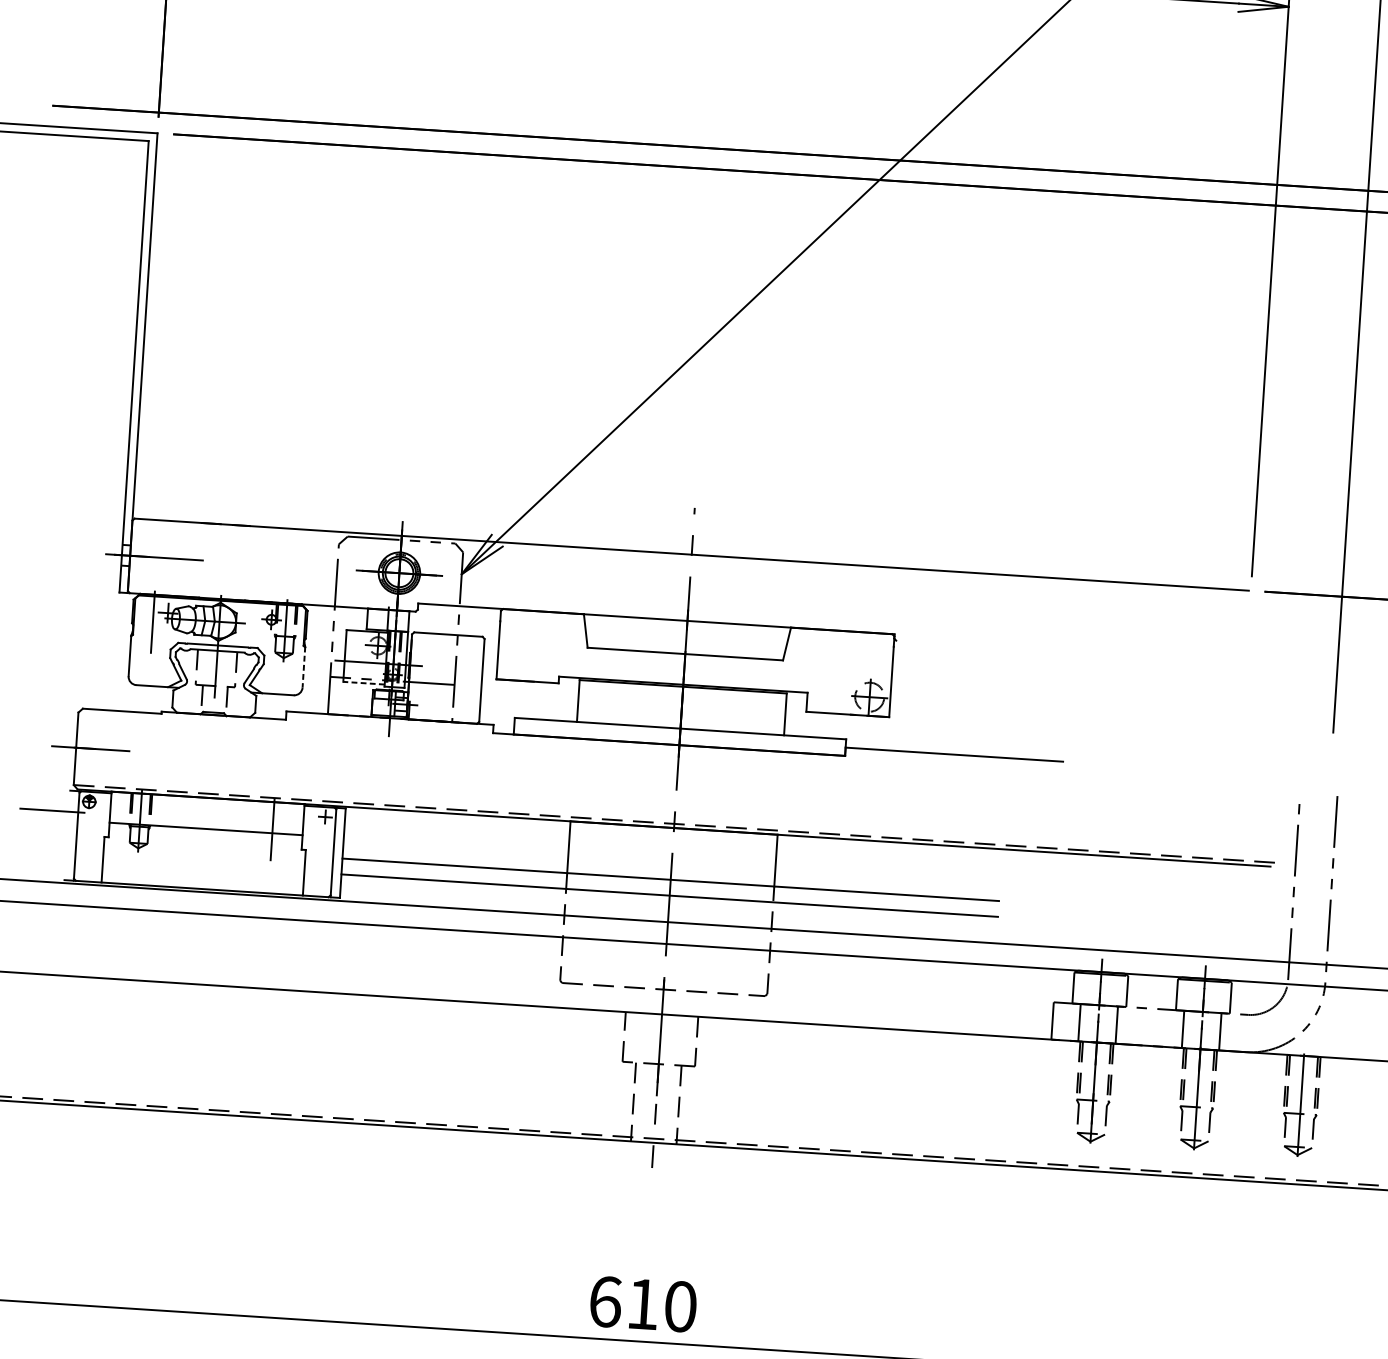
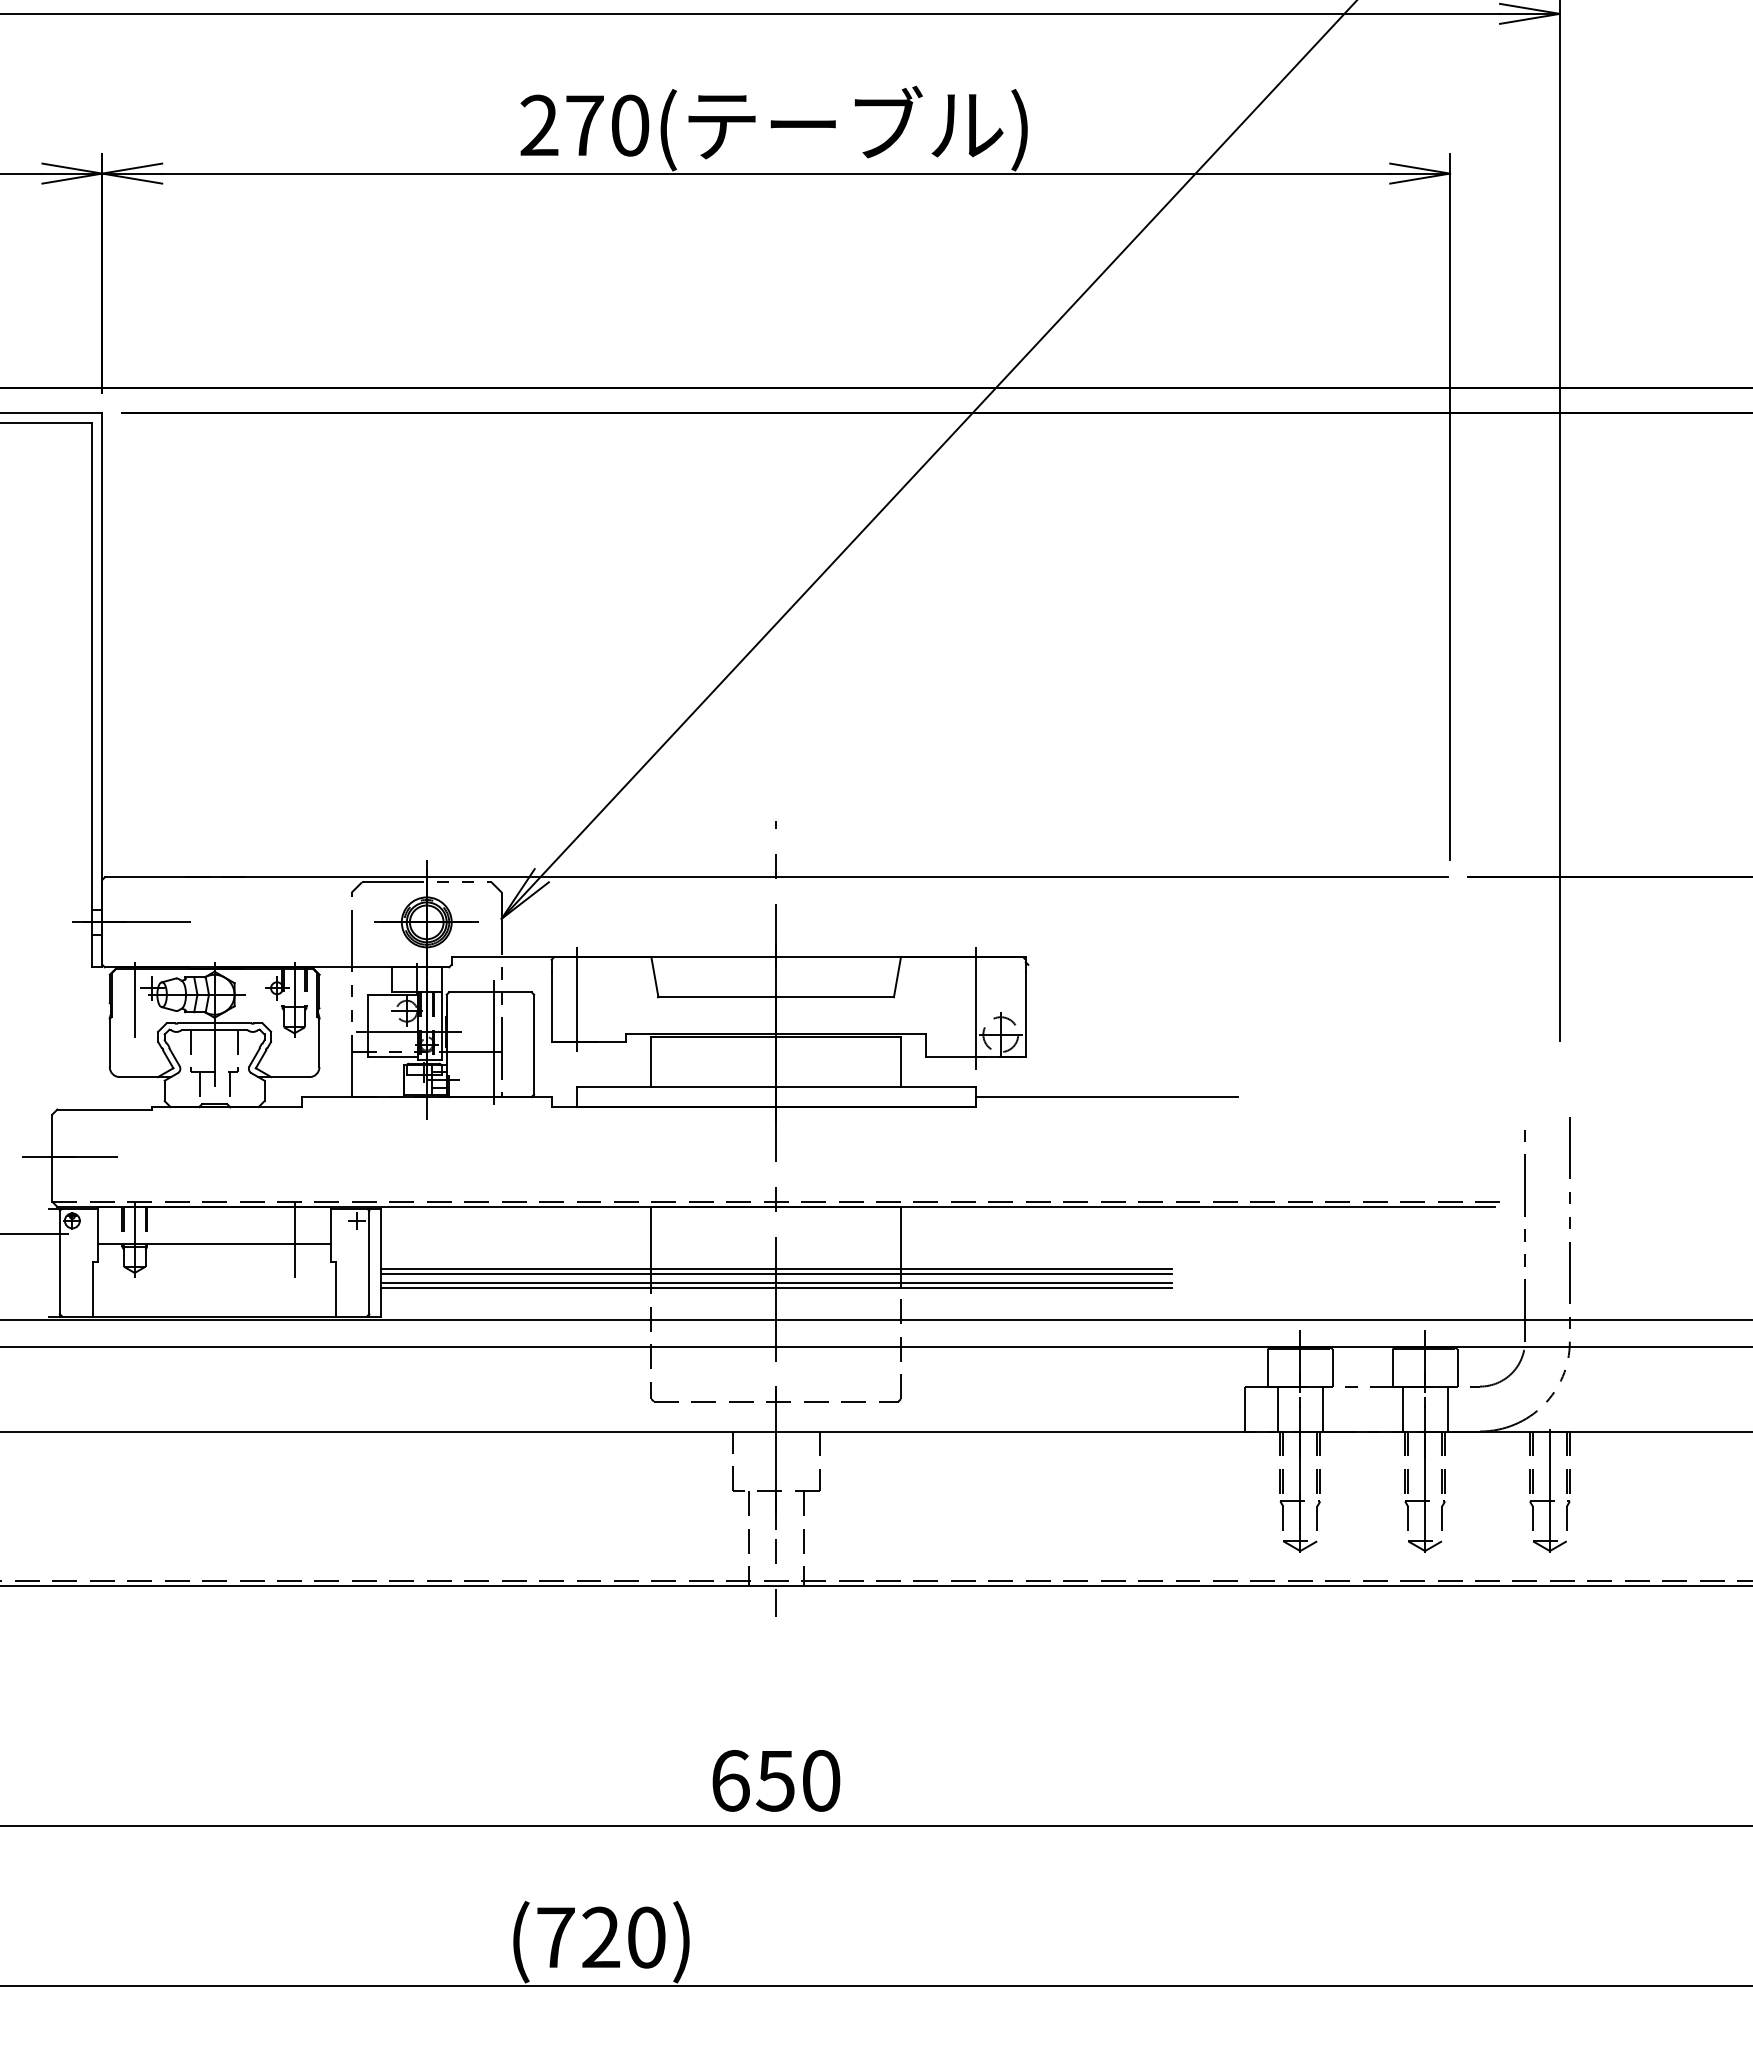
line: (519, 645) -> (576, 999), added
line: (303, 667) -> (319, 1042), dashed -> solid
line: (850, 674) -> (975, 1008), added
line: (448, 679) -> (494, 1046), added
line: (363, 683) -> (392, 1057), dashed -> solid
line: (669, 884) -> (775, 1274), added
line: (669, 890) -> (775, 1282), added
text: (642, 1304) -> (775, 1781), 610 -> 650

